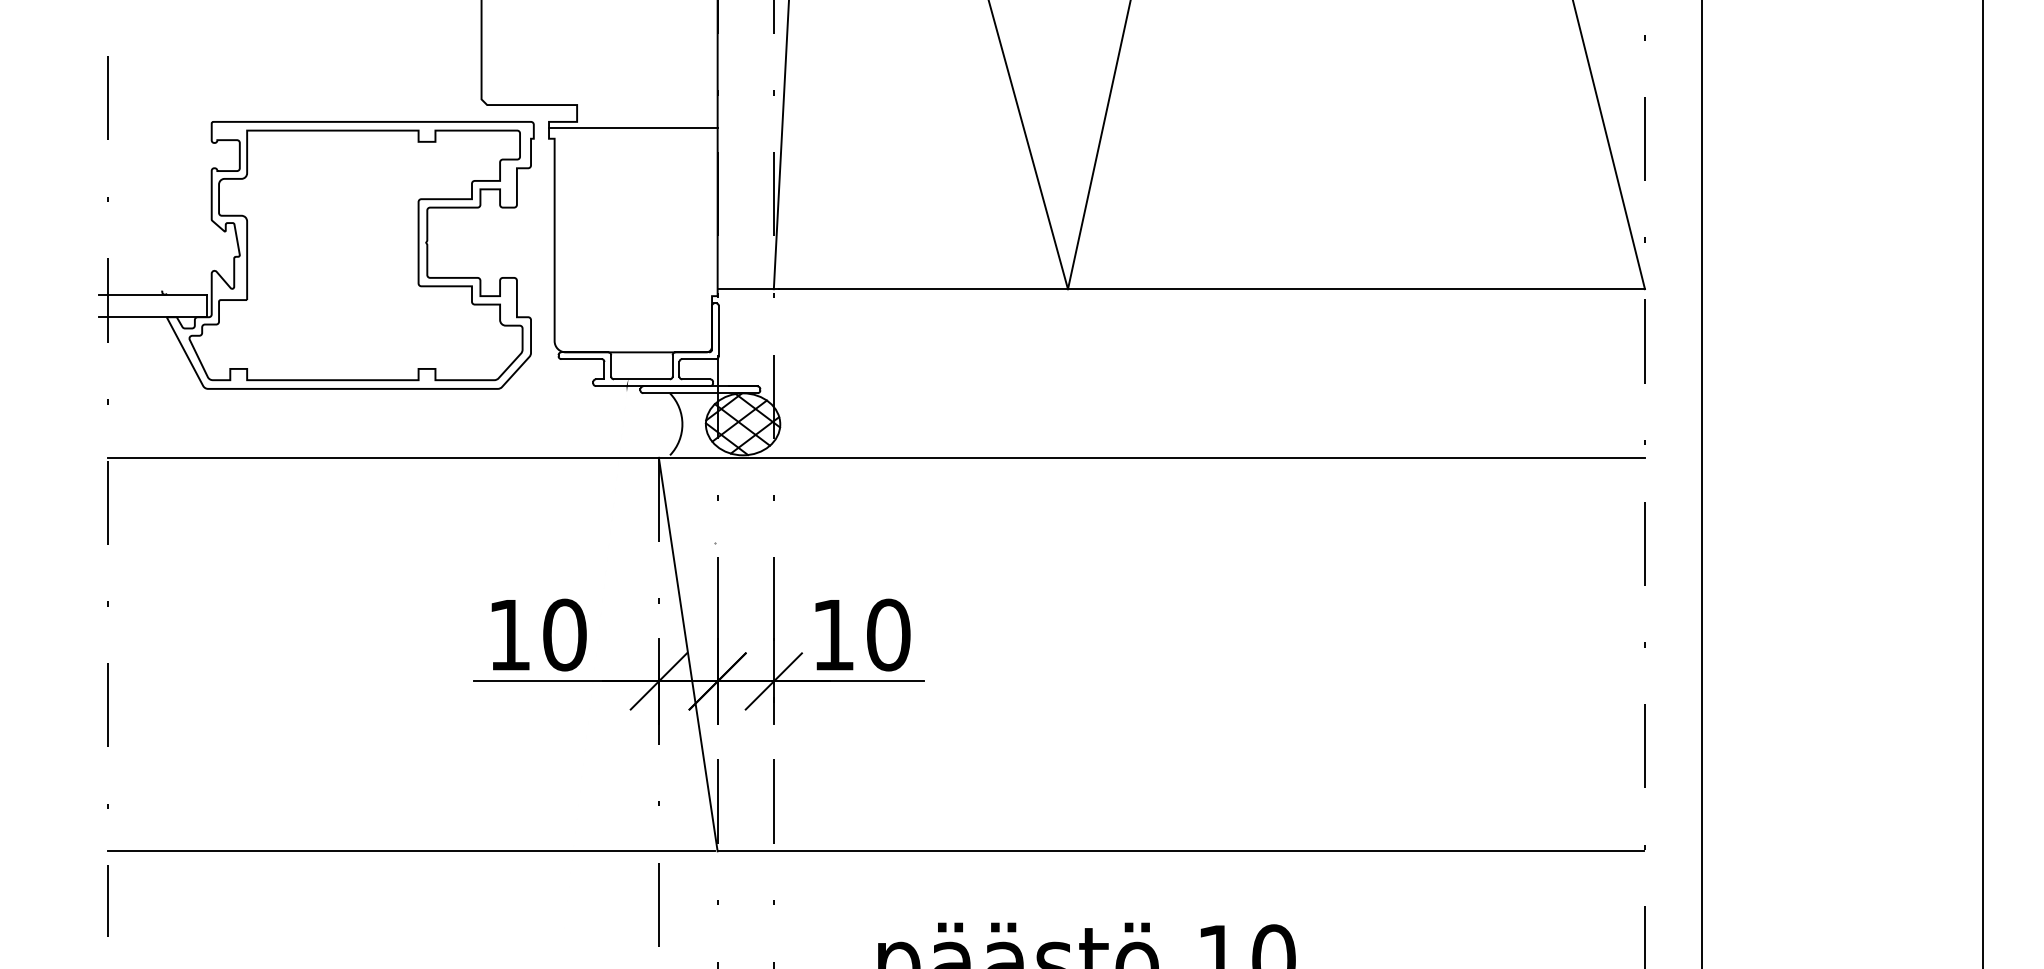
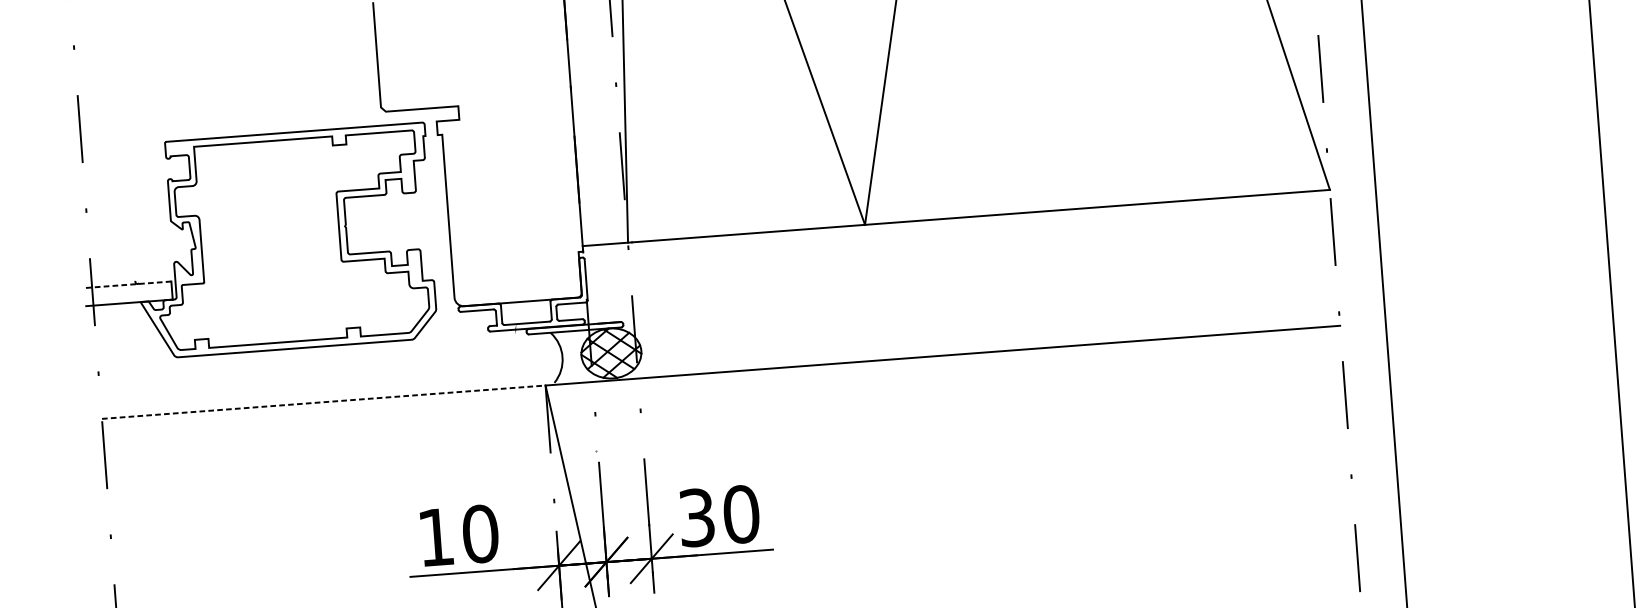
line: (633, 127) -> (505, 120), removed
line: (152, 294) -> (127, 284), solid -> dashed
line: (384, 457) -> (324, 401), solid -> dashed
text: (833, 634) -> (697, 517), 10 -> 30

